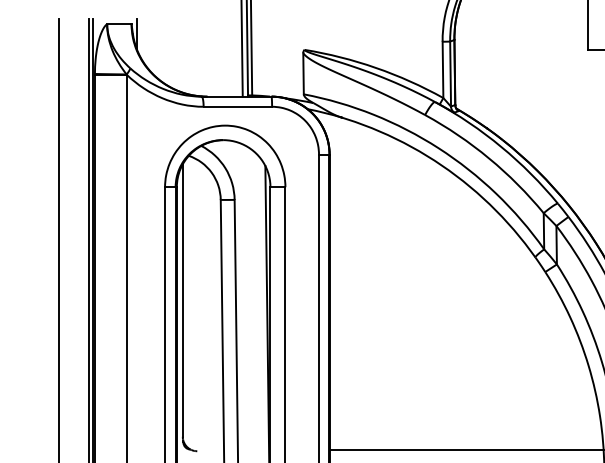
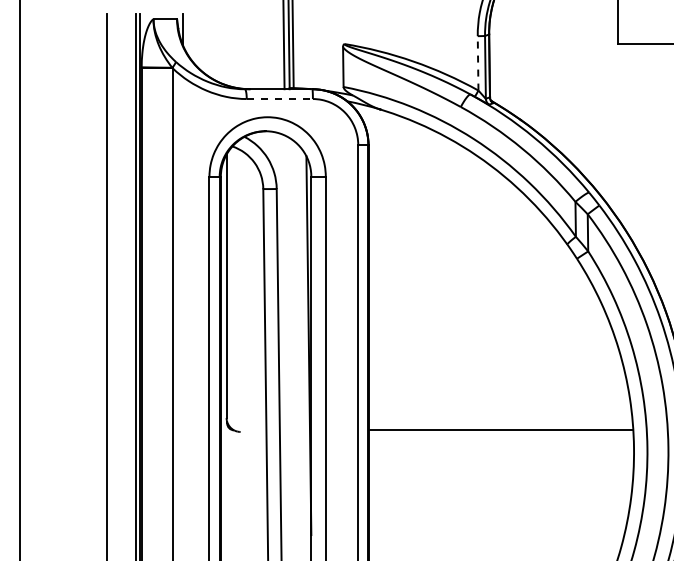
line: (443, 68) -> (478, 62), solid -> dashed
line: (238, 107) -> (280, 99), solid -> dashed

